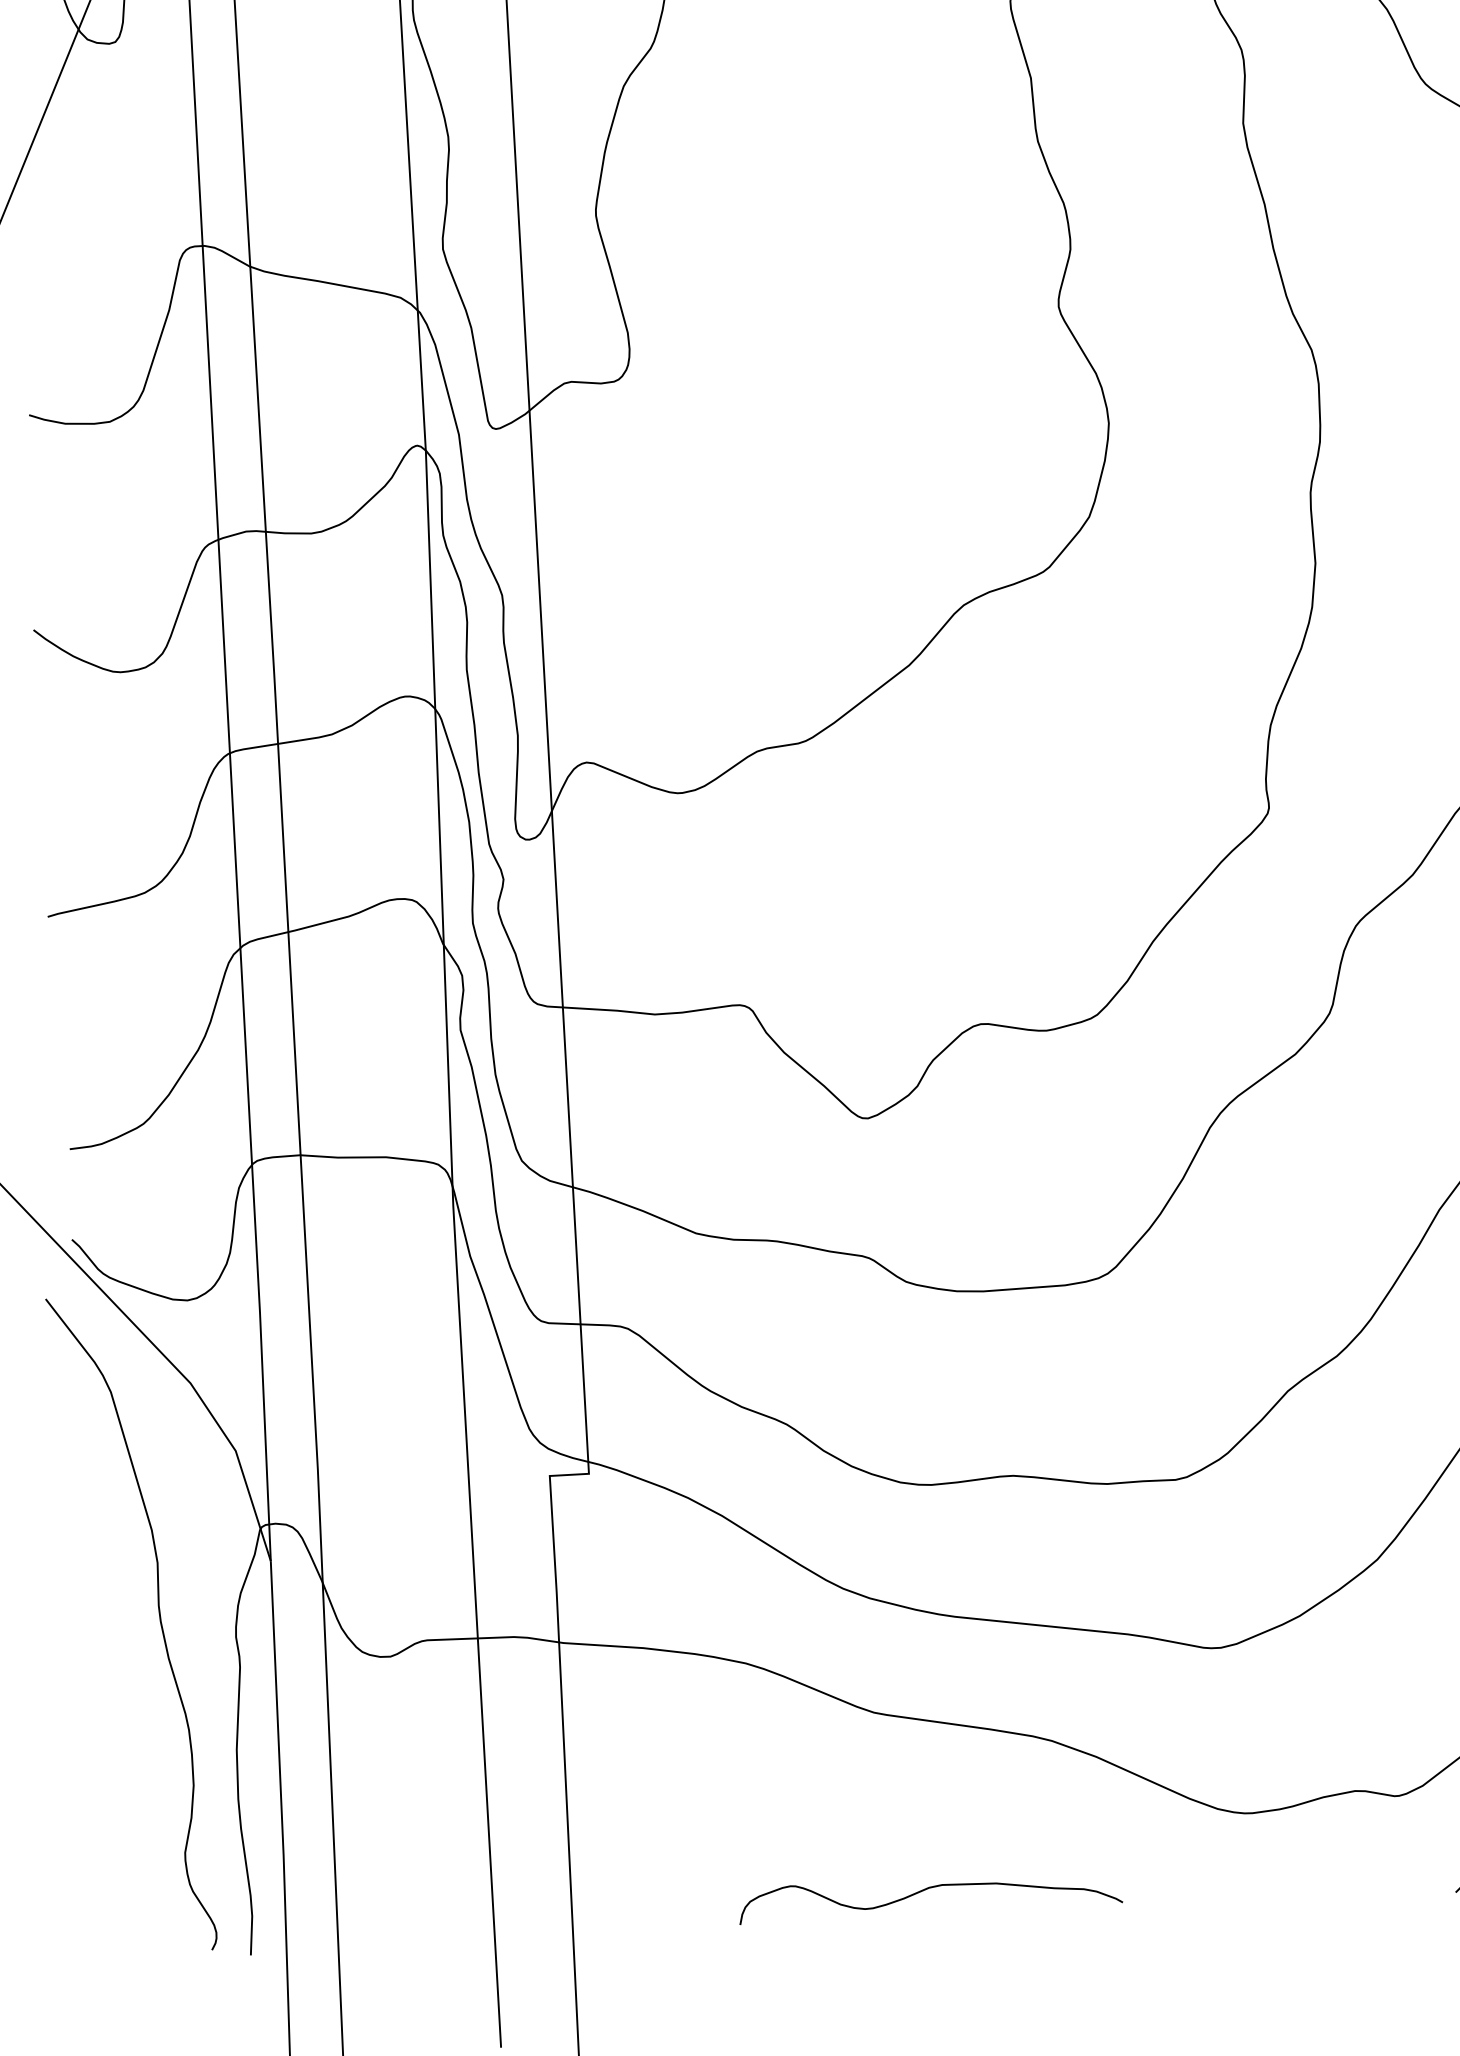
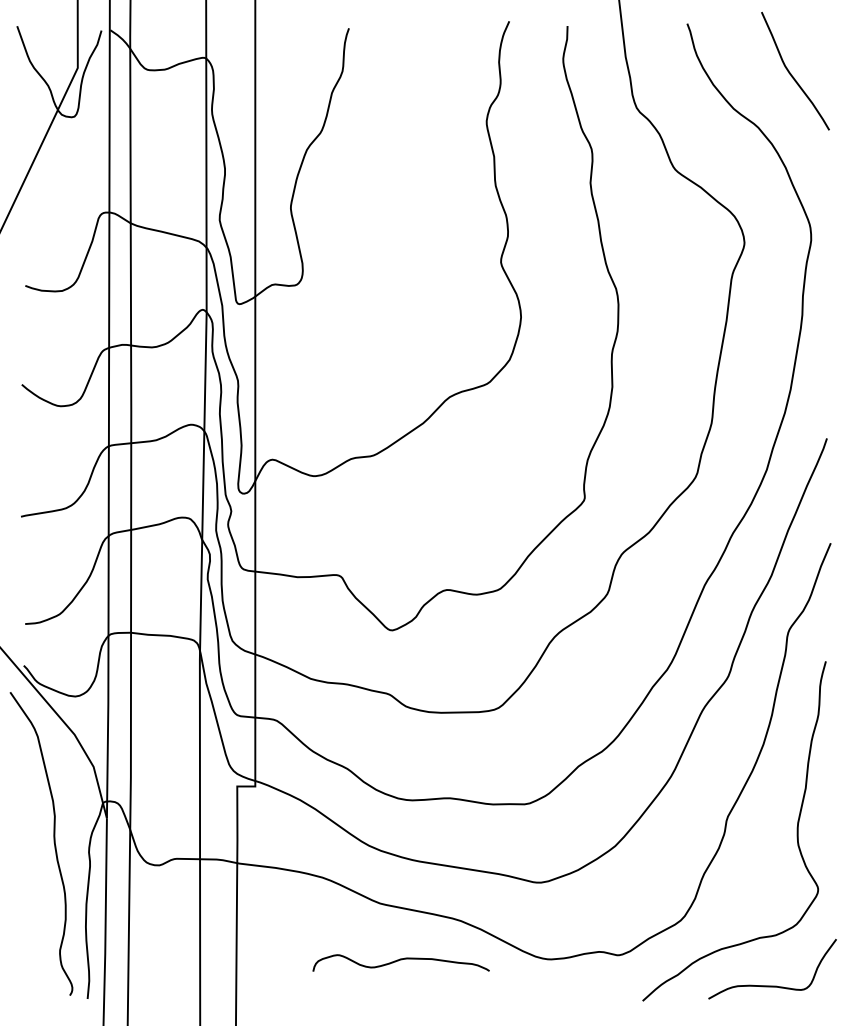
curve: (928, 1890) -> (400, 960), moved

